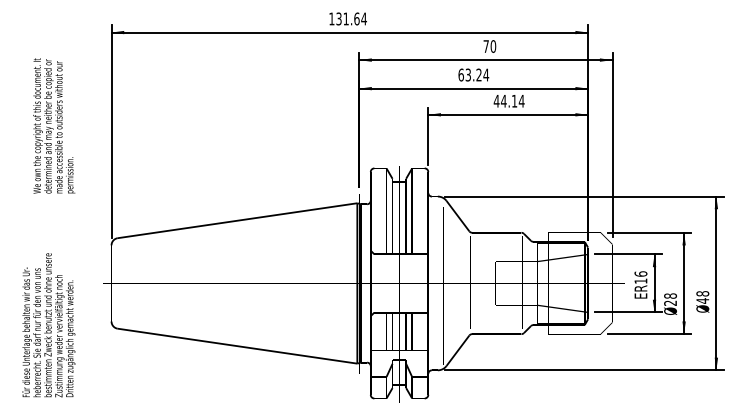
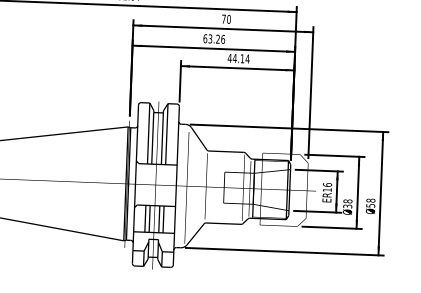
text: (486, 74) -> (223, 39), 63.24 -> 63.26
text: (702, 300) -> (370, 205), 48 -> 58
text: (671, 302) -> (348, 205), 28 -> 38

